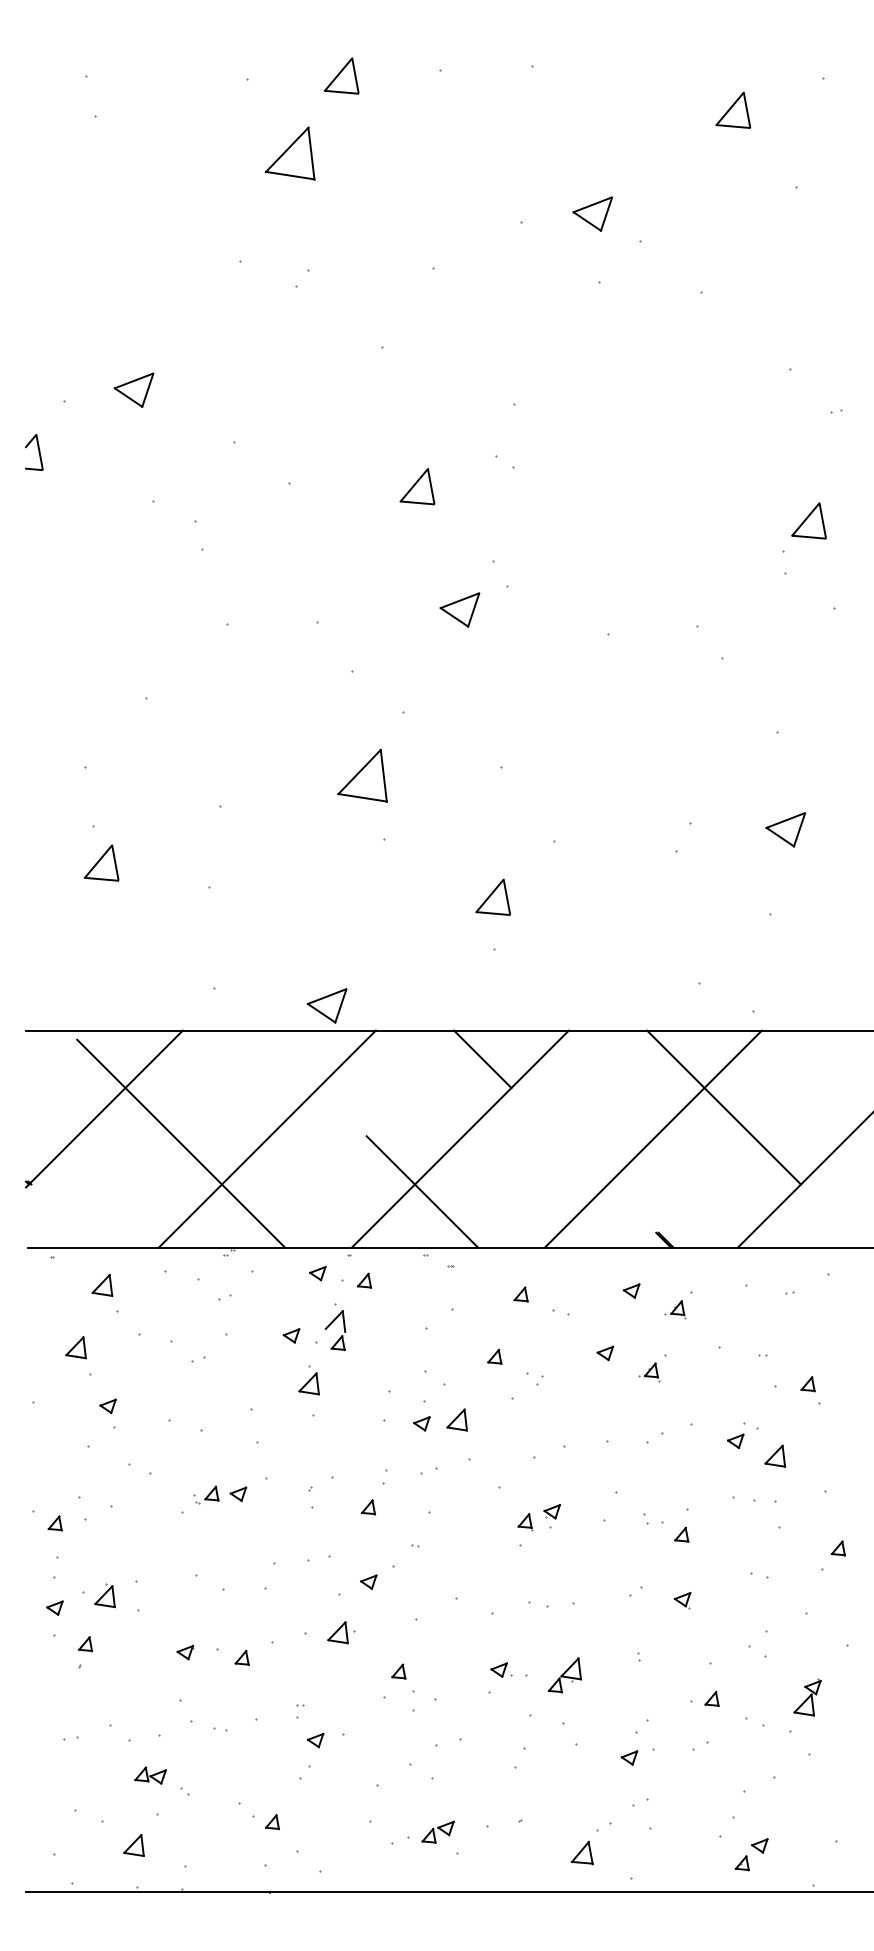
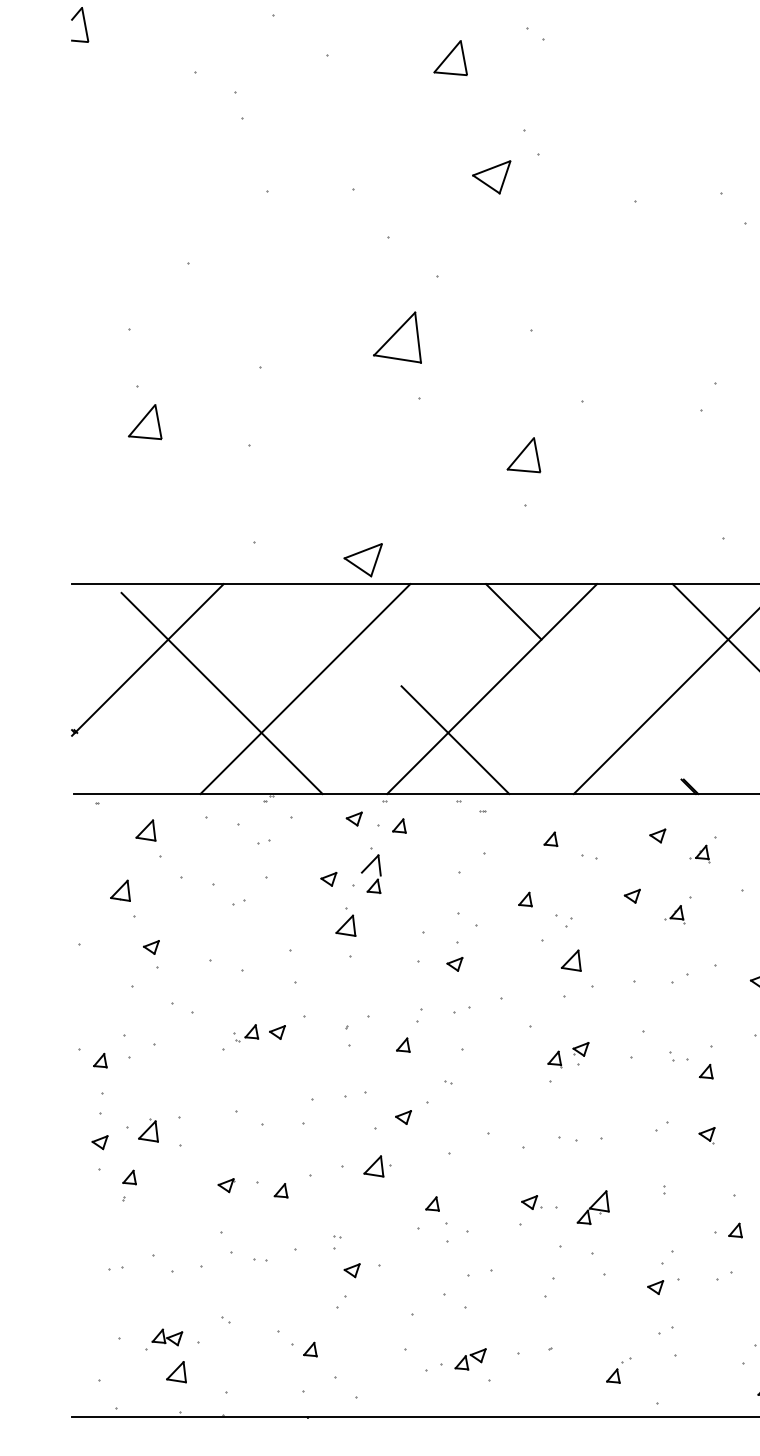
part: (456, 1419) -> (570, 960), moved
part: (150, 1775) -> (167, 1337), moved
part: (591, 1843) -> (618, 1370), size x0.62

